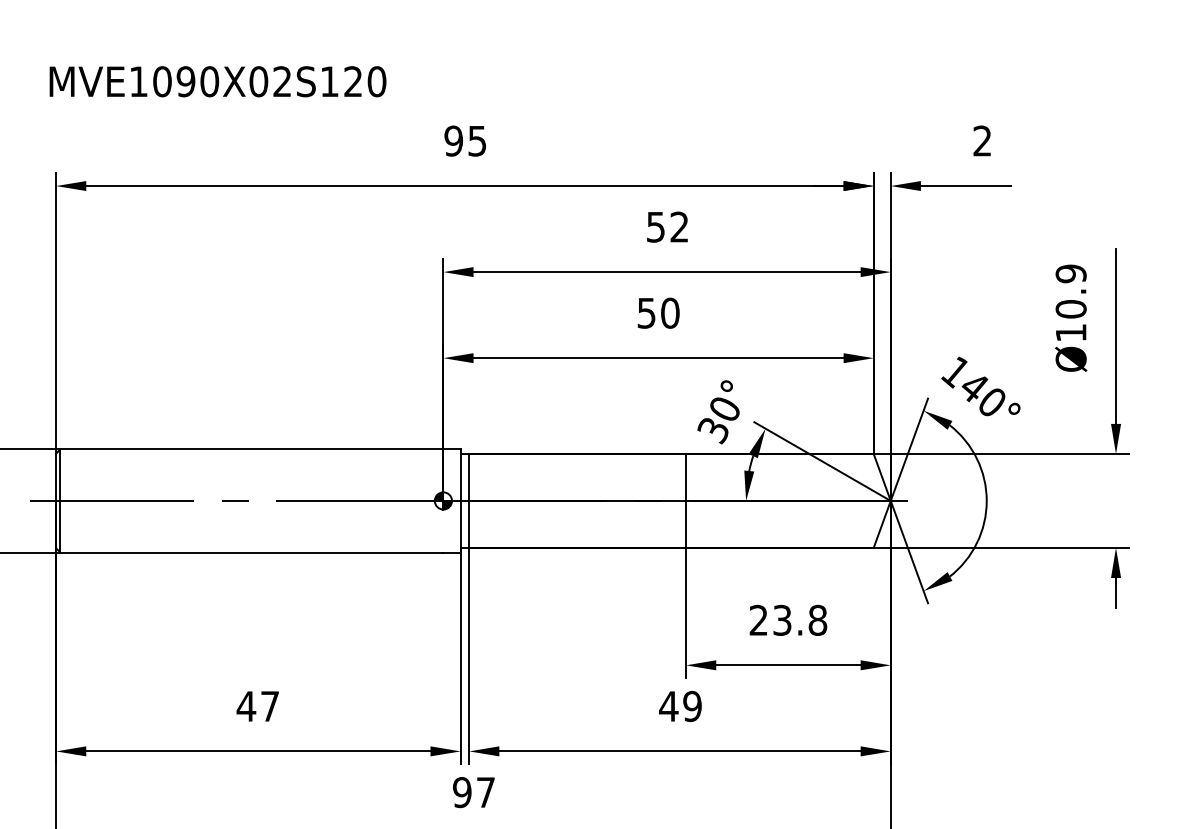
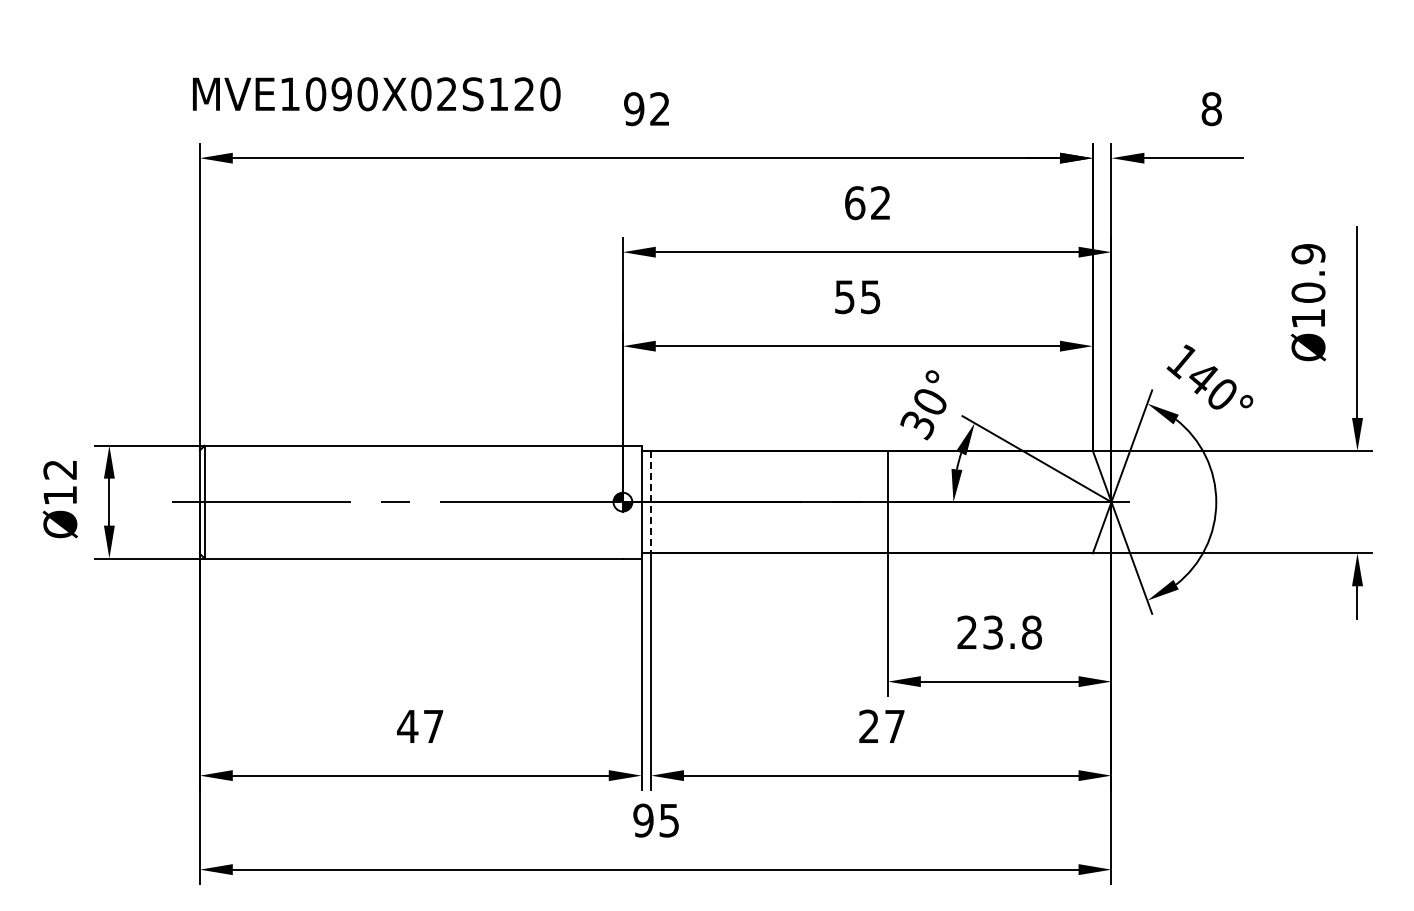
text: (217, 81) -> (376, 94), moved
text: (476, 141) -> (659, 109), 95 -> 92
text: (982, 141) -> (1211, 109), 2 -> 8
text: (656, 227) -> (855, 203), 52 -> 62
text: (670, 313) -> (870, 297), 50 -> 55
line: (469, 501) -> (651, 502), solid -> dashed
text: (680, 706) -> (881, 726), 49 -> 27
text: (485, 792) -> (668, 820), 97 -> 95

